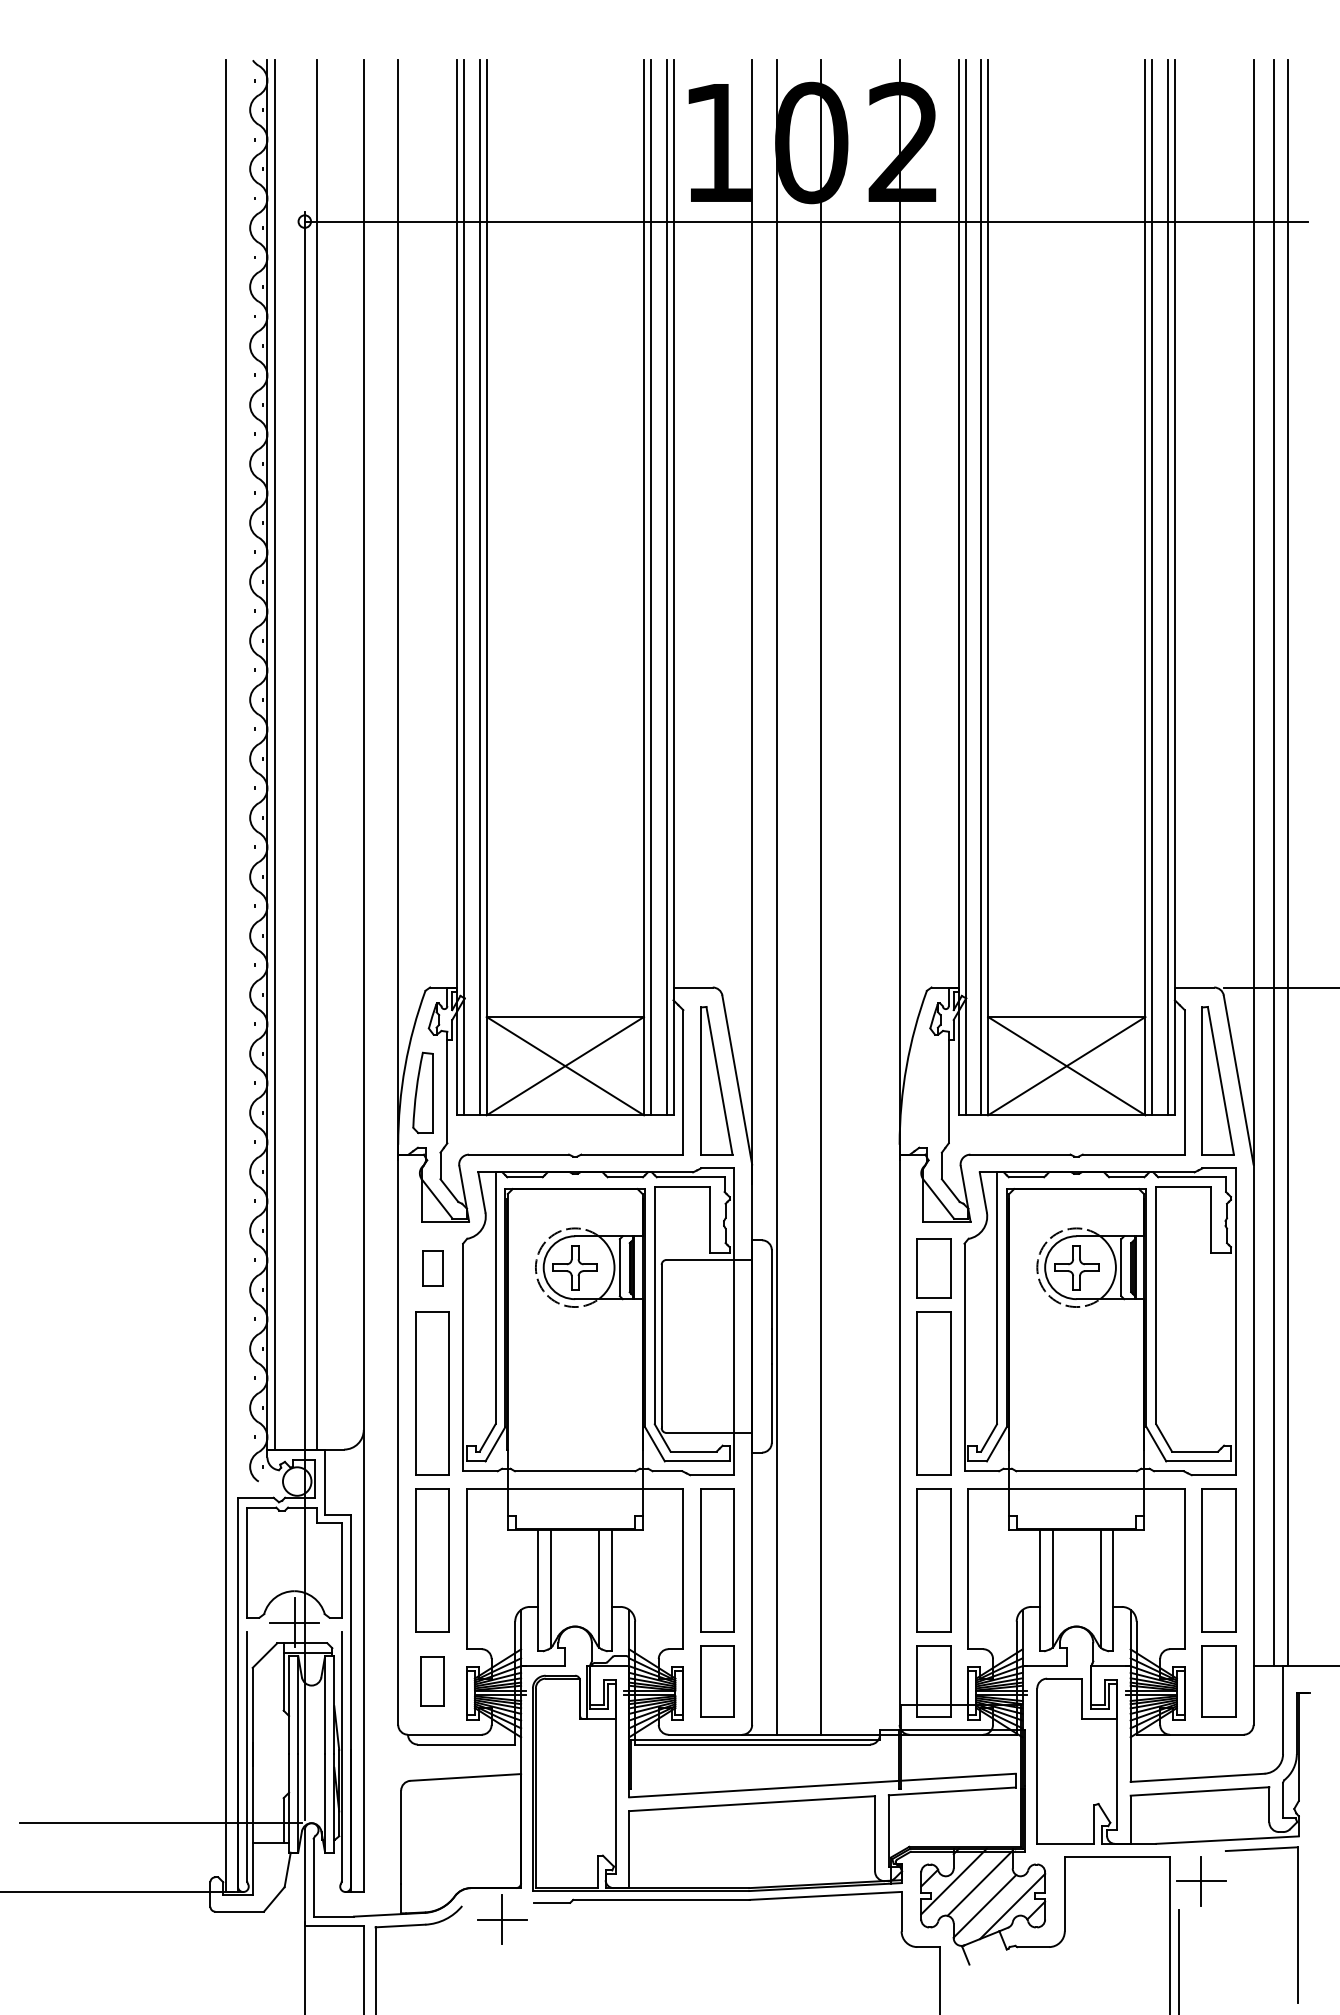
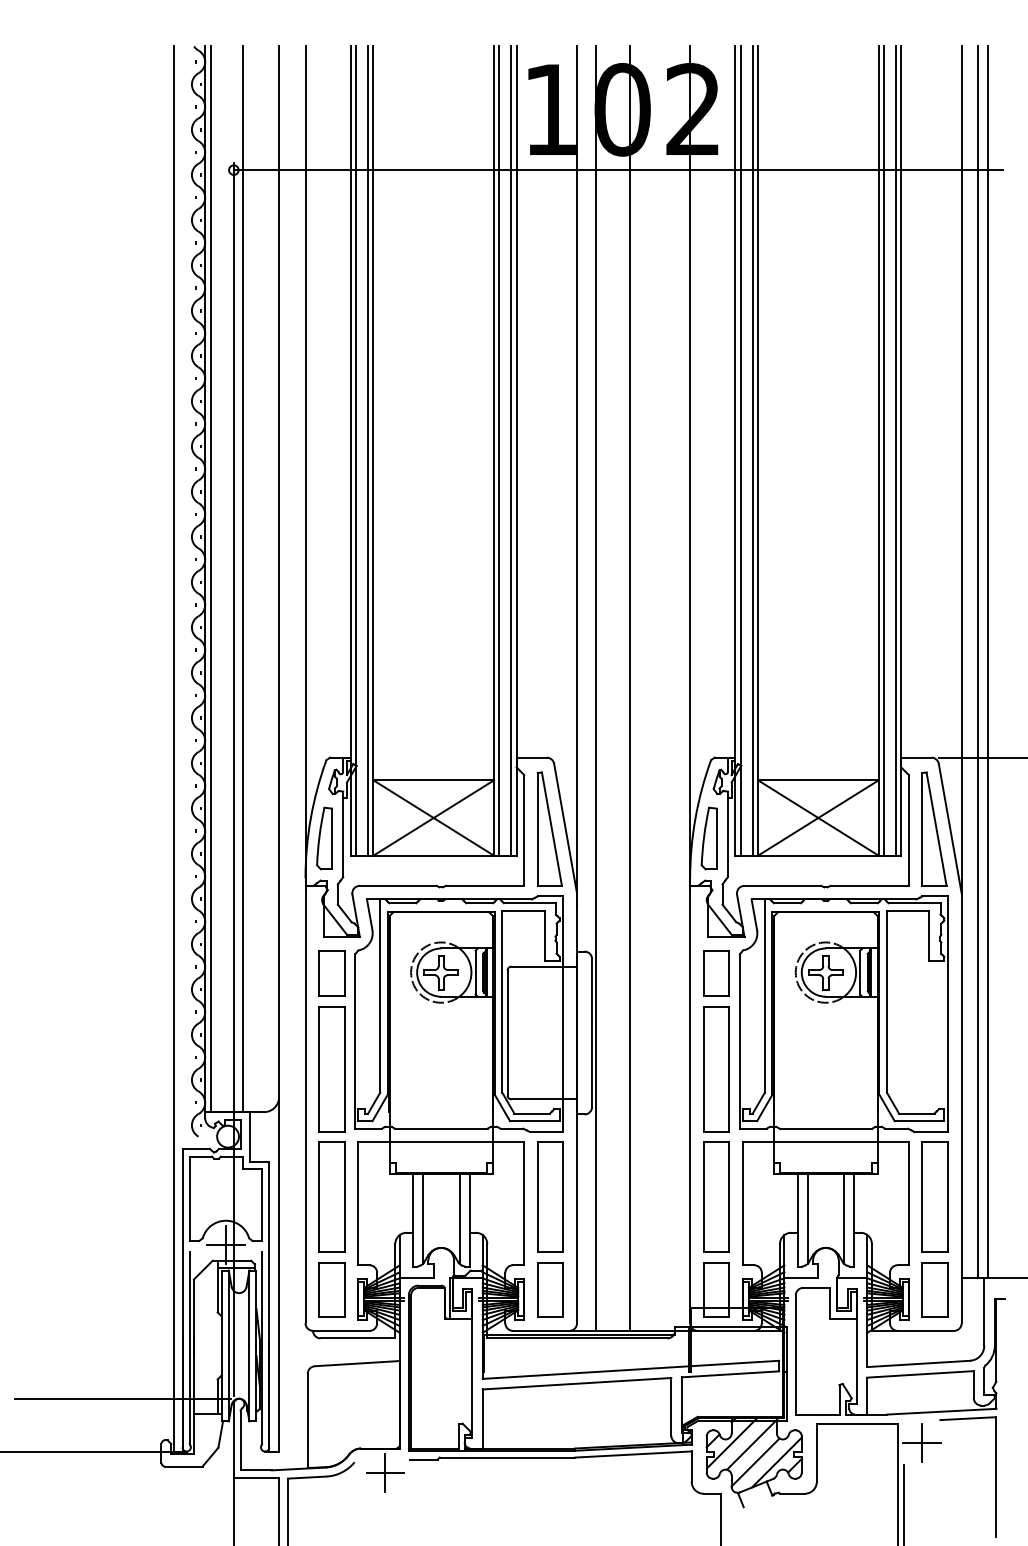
part: (923, 1092) -> (708, 838), added
part: (432, 1268) -> (331, 973), size x1.67
part: (432, 1680) -> (331, 1289), size x1.43

